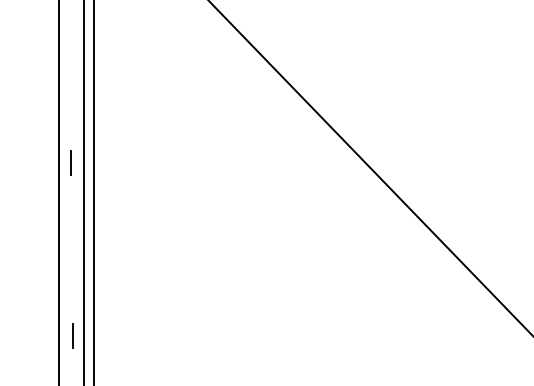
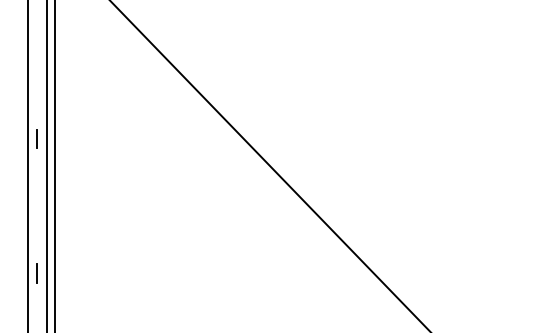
line: (70, 162) -> (36, 138), moved
line: (72, 335) -> (36, 273), moved

